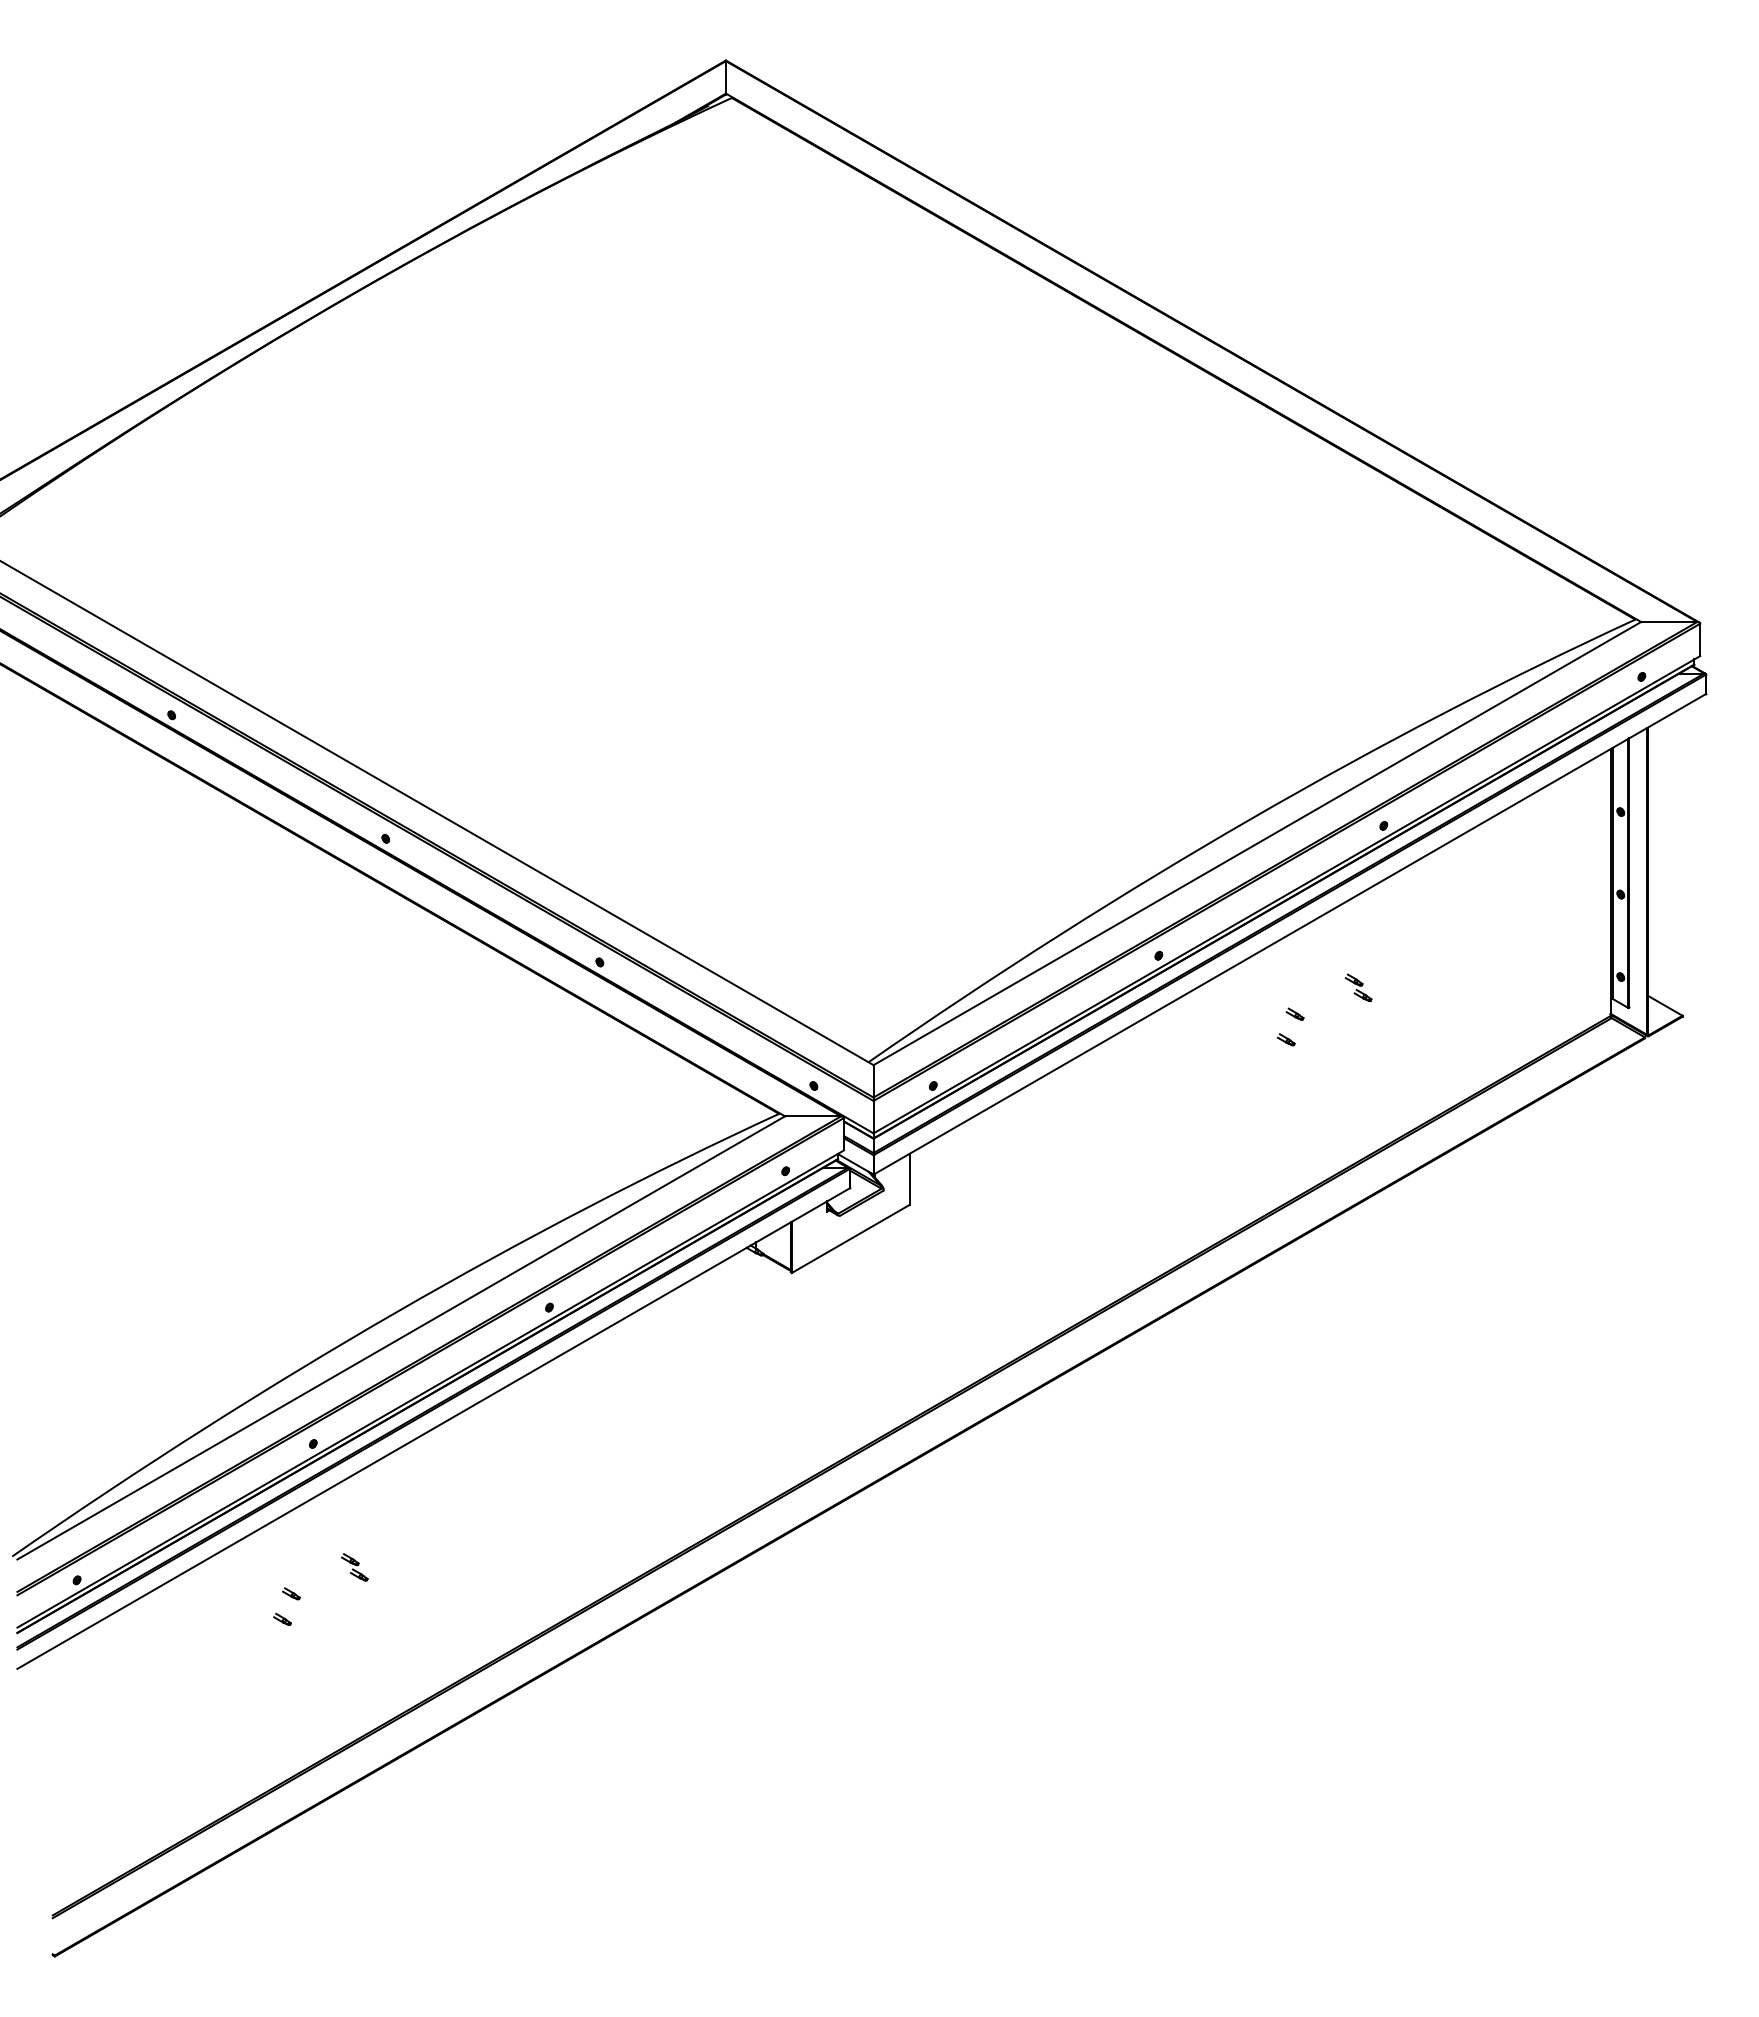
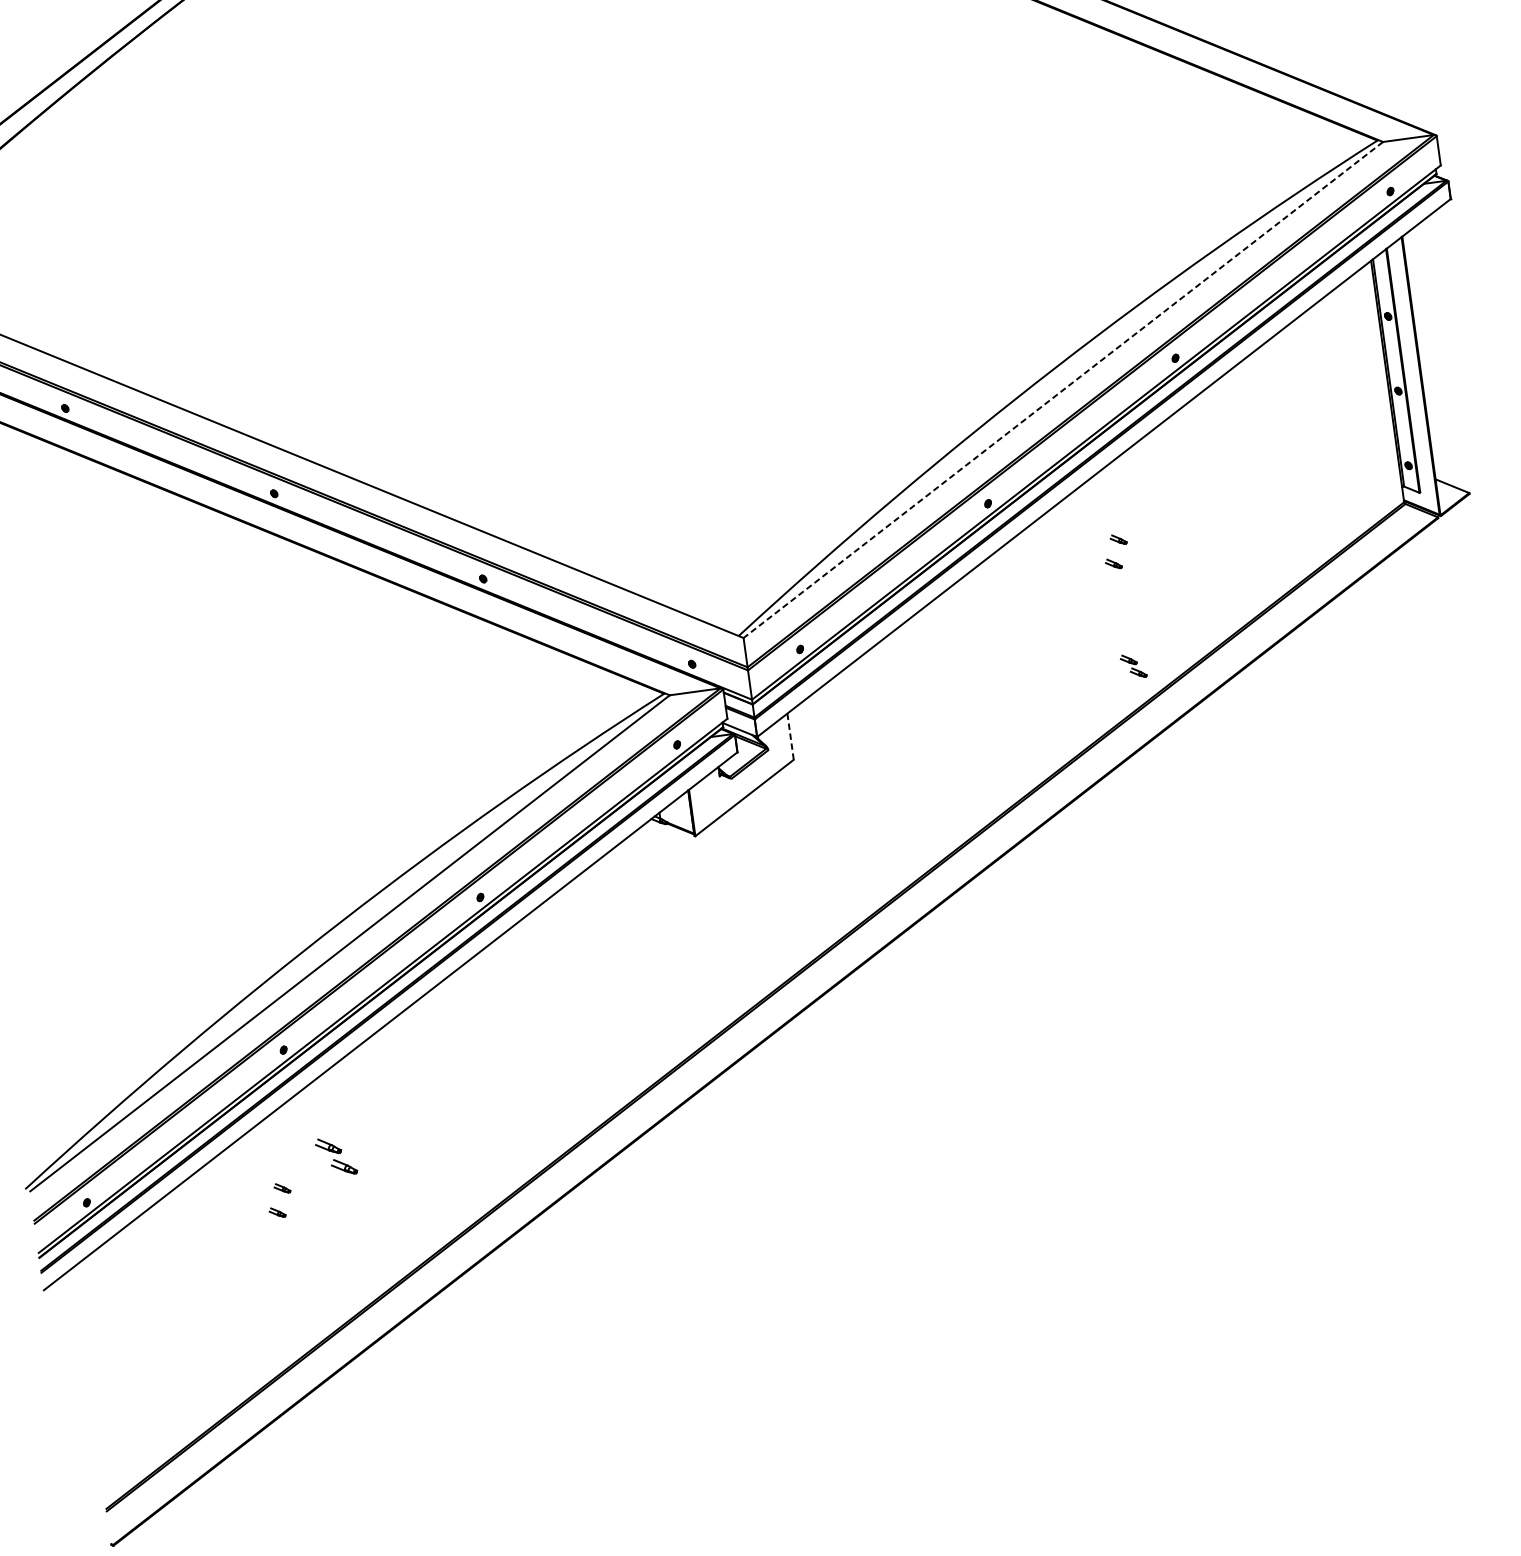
line: (1256, 843) -> (1062, 390), solid -> dashed
part: (1358, 987) -> (1133, 666), moved
line: (909, 1179) -> (790, 737), solid -> dashed
part: (354, 1567) -> (336, 1156), size x1.6

